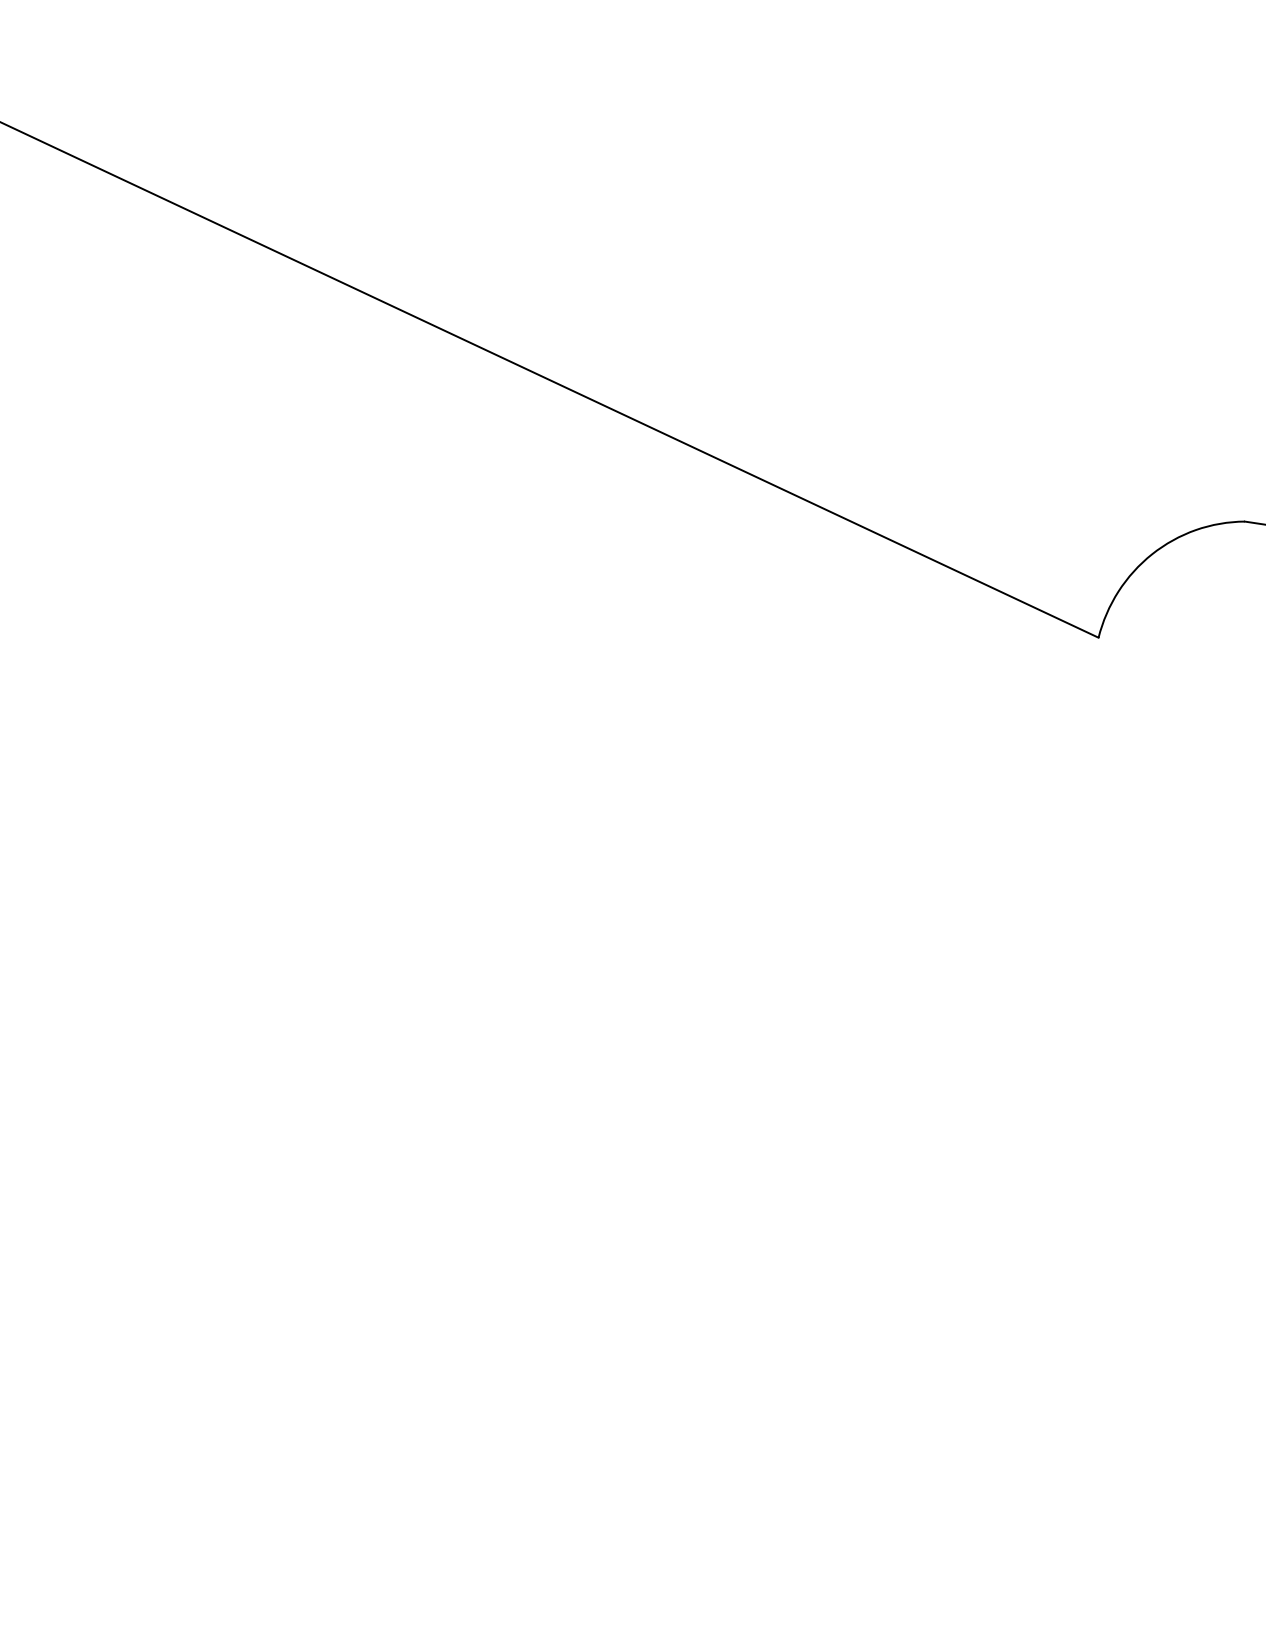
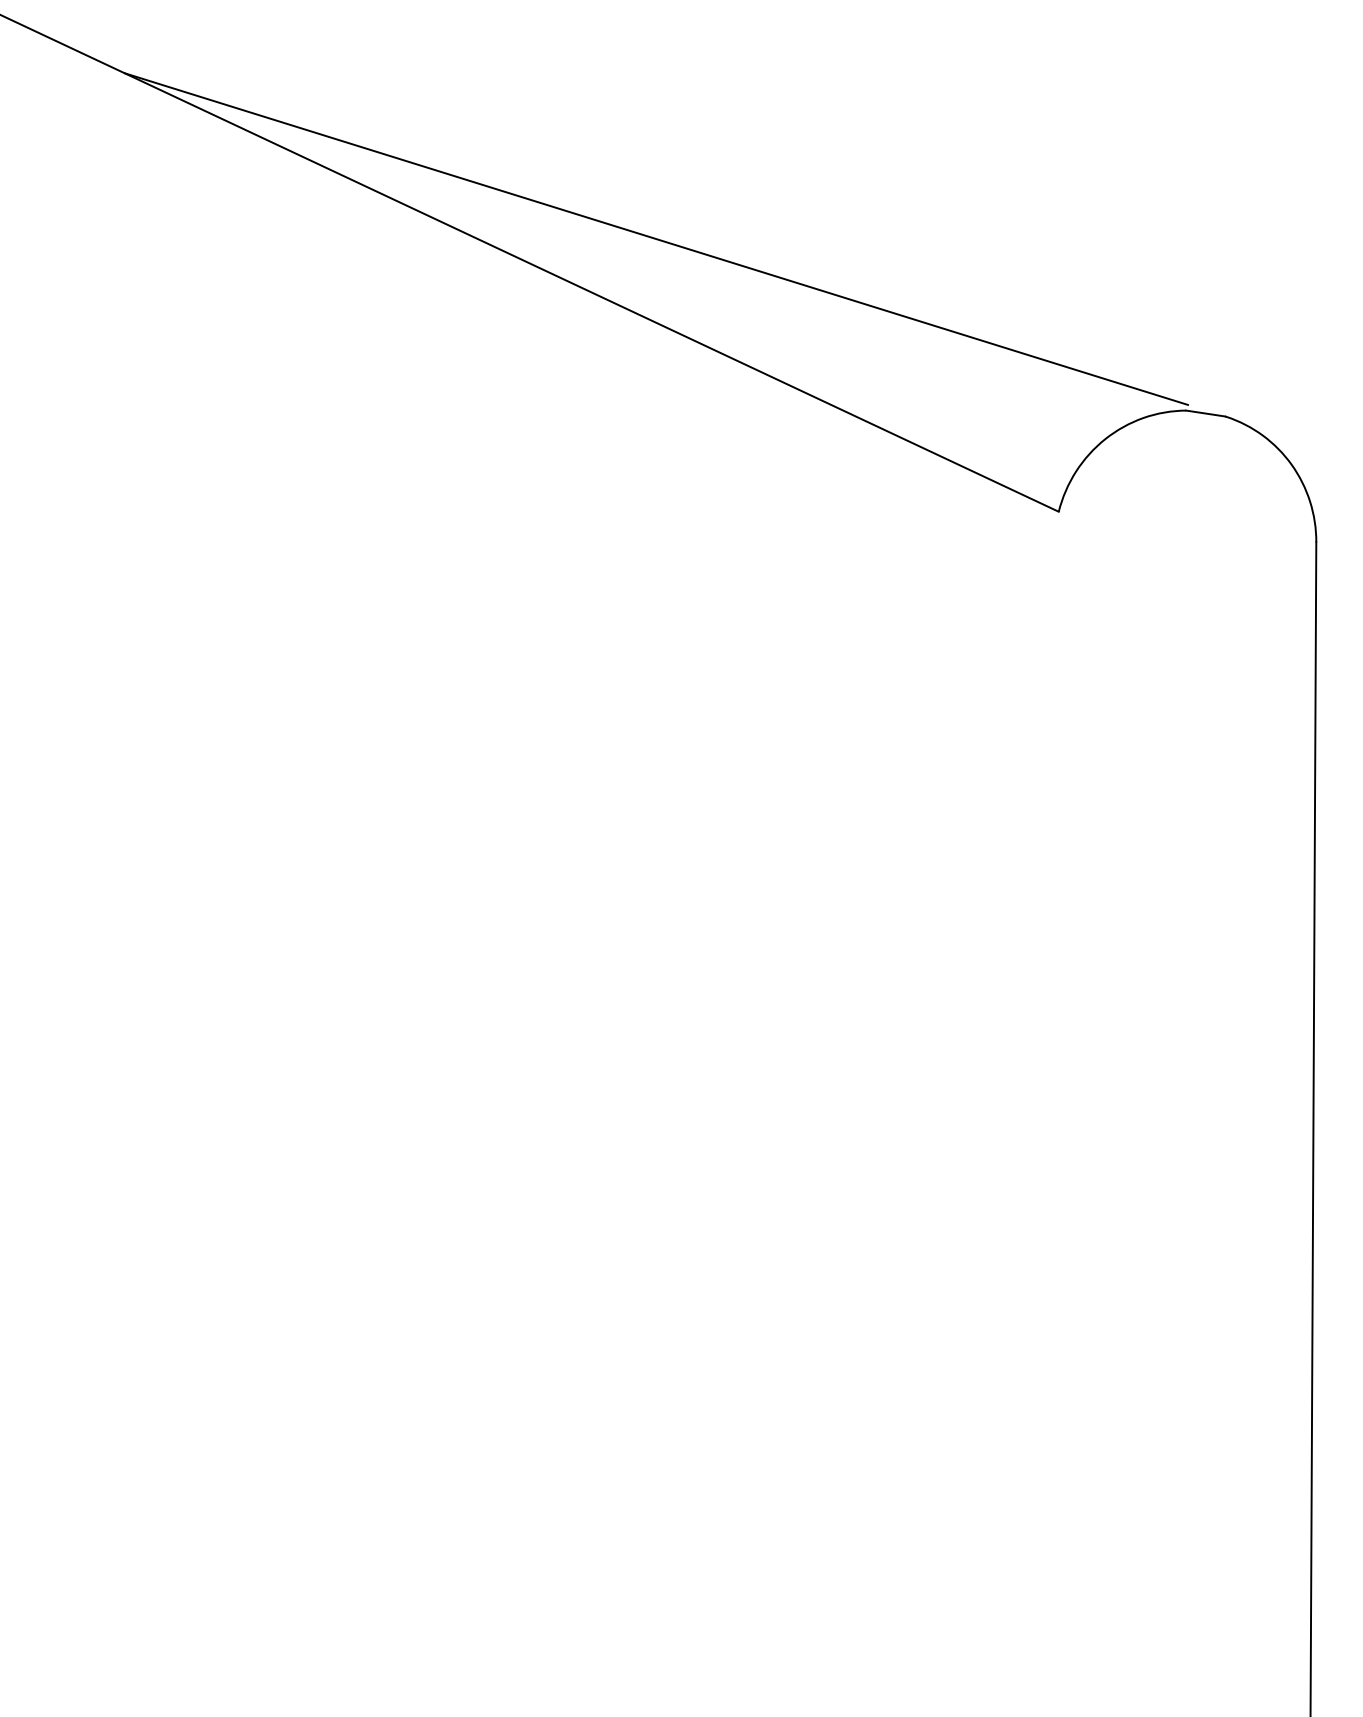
line: (635, 324) -> (655, 238), added

